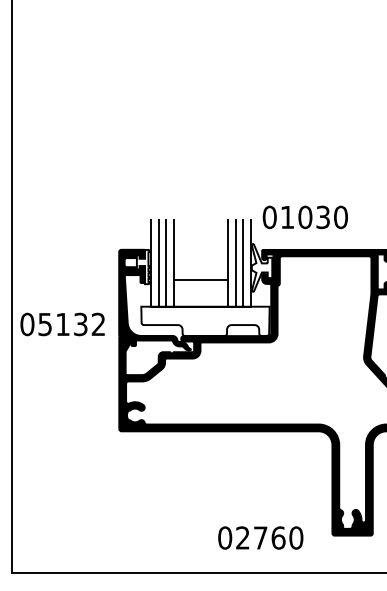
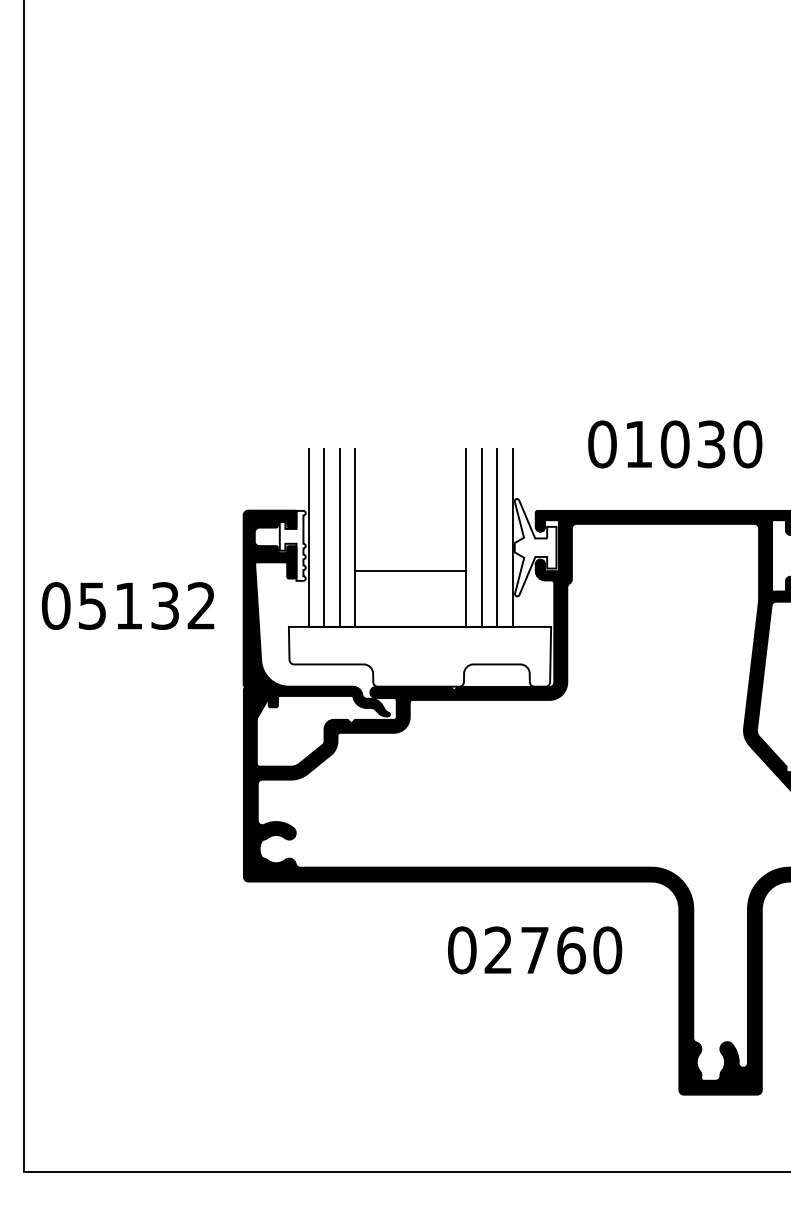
text: (304, 217) -> (673, 444), moved
text: (62, 324) -> (127, 606), moved
text: (260, 537) -> (534, 949), moved

